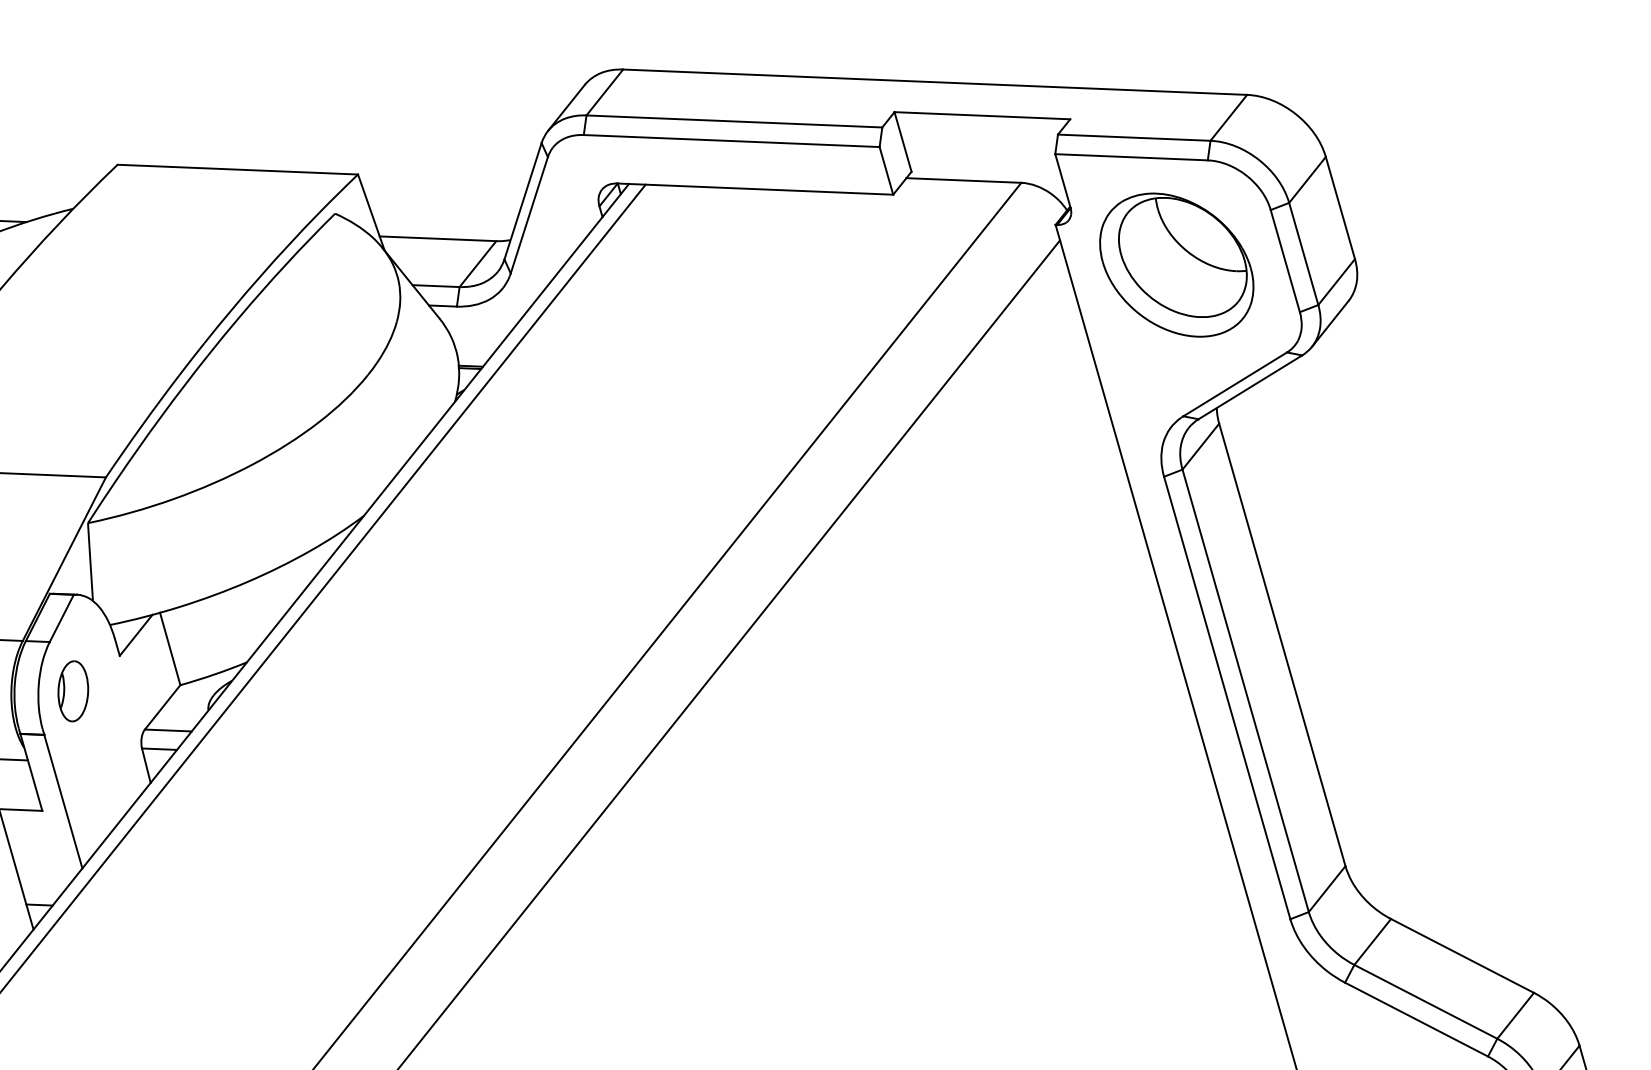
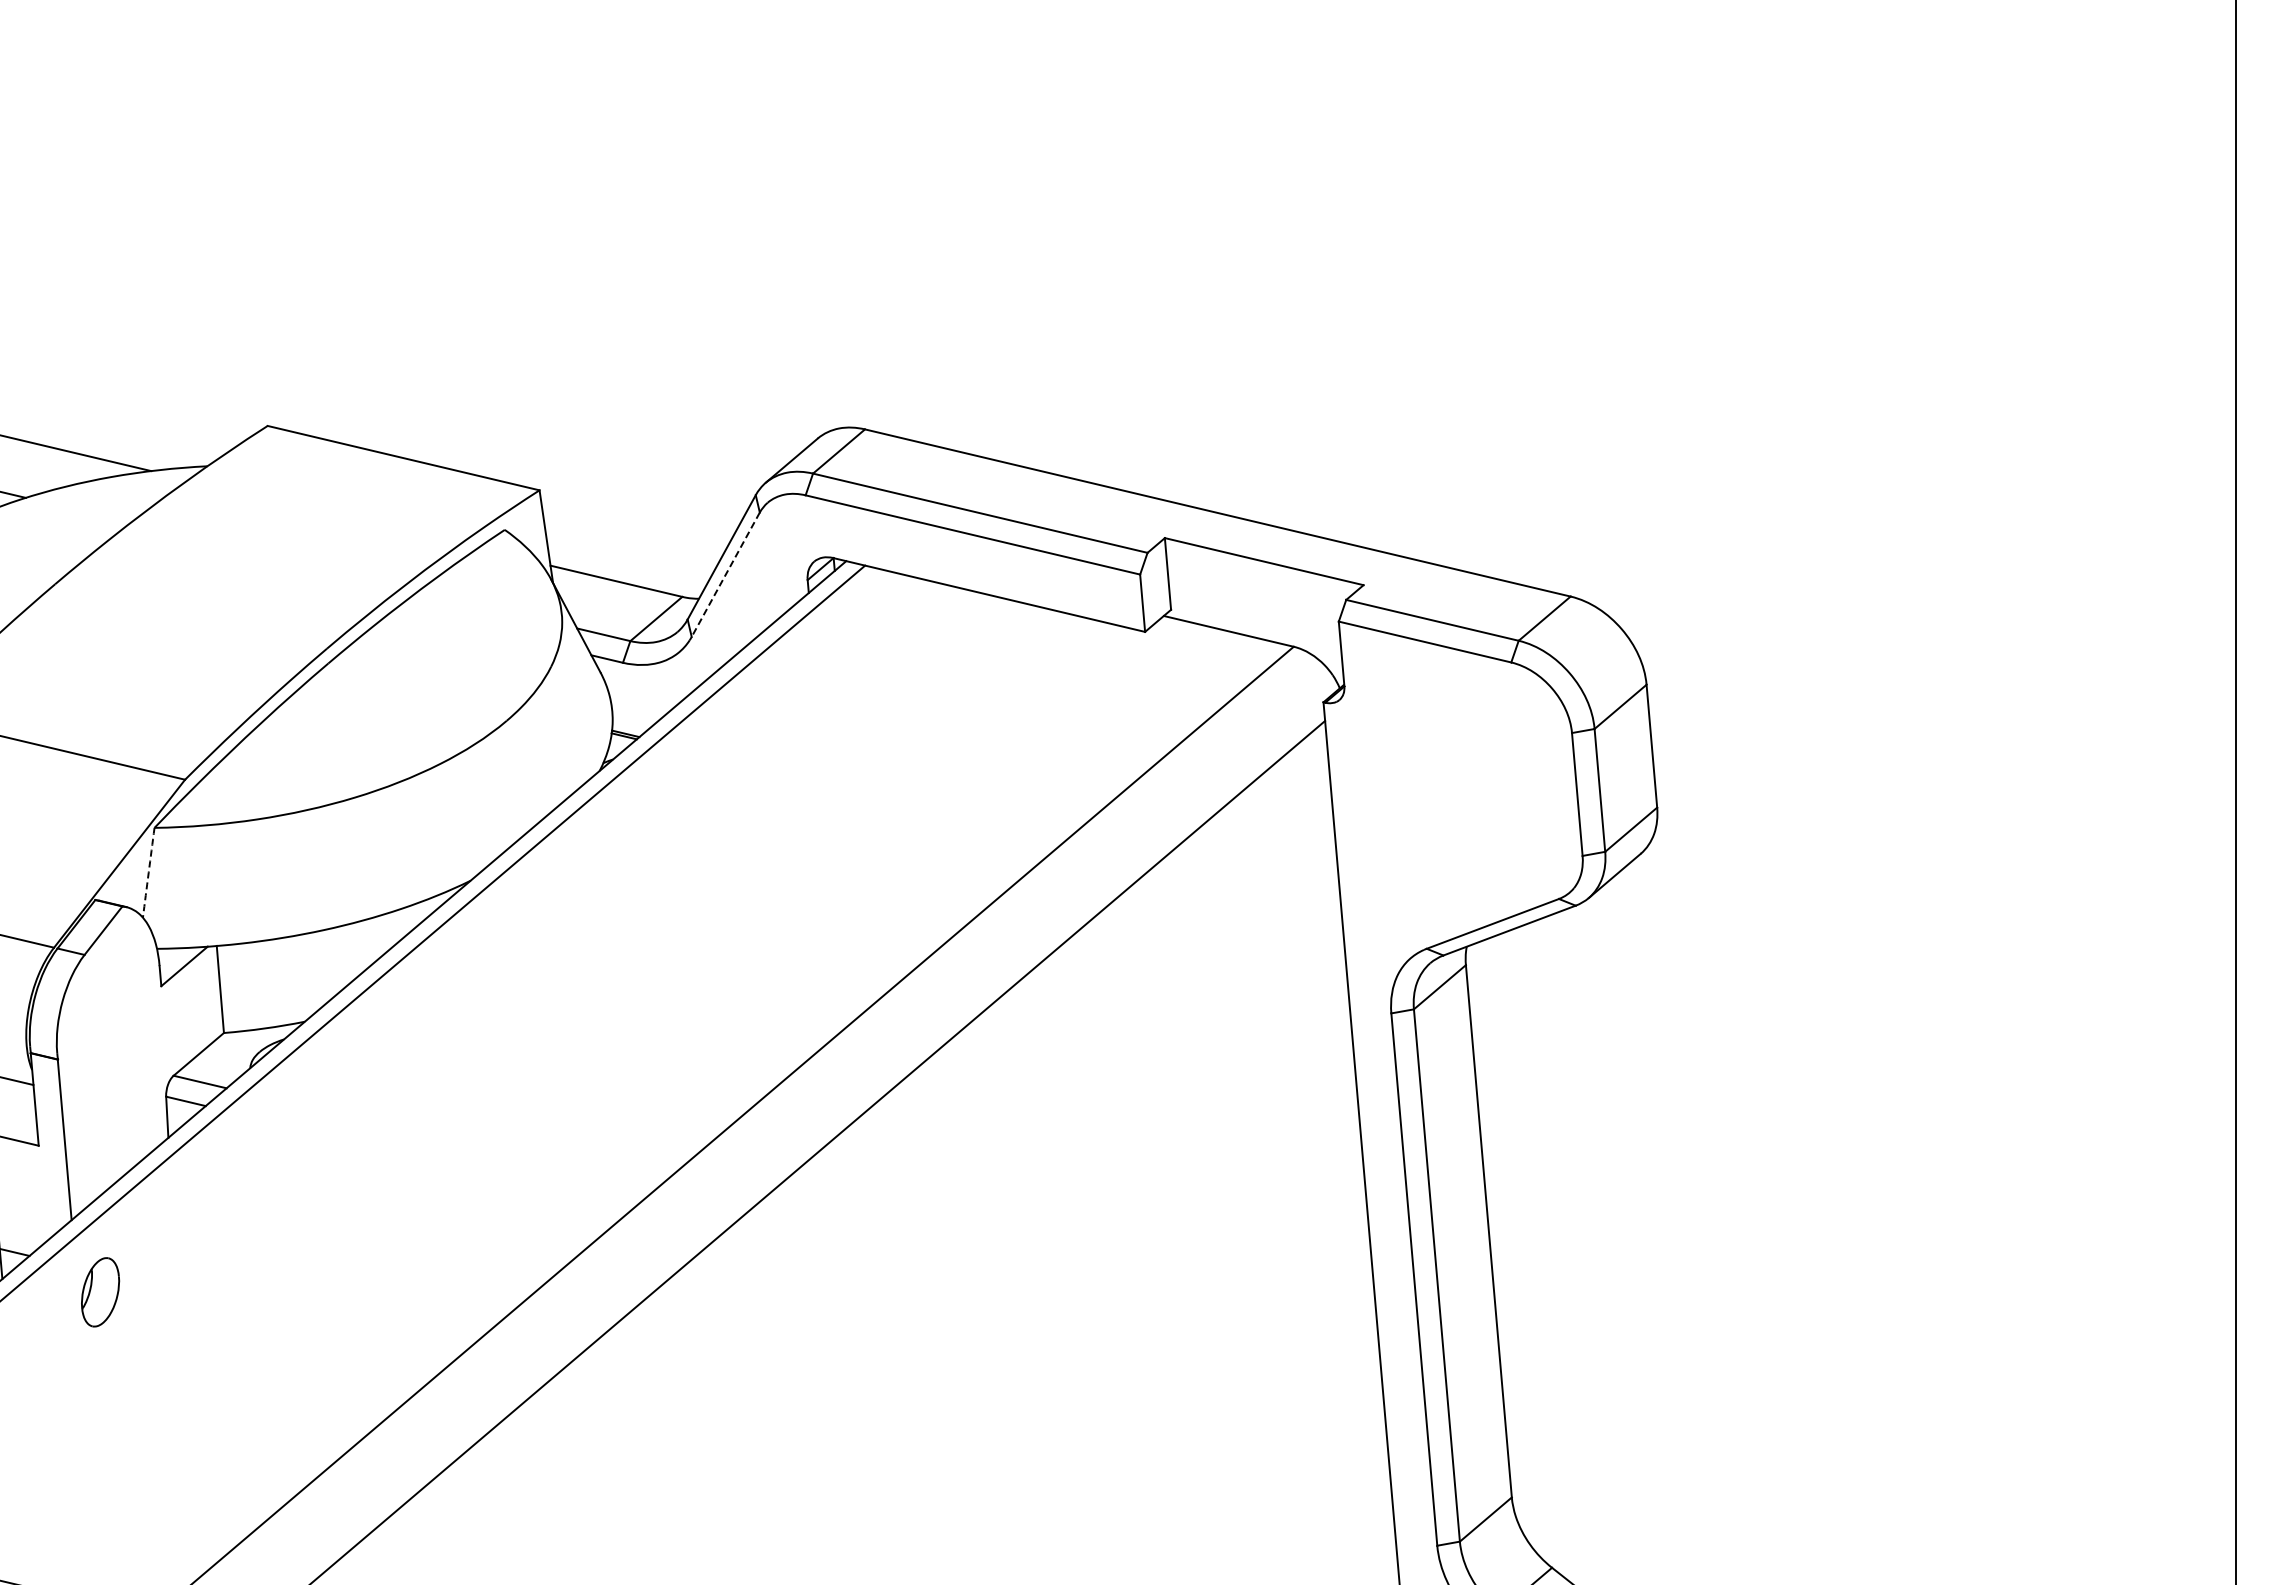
line: (529, 215) -> (725, 574), solid -> dashed
part: (1176, 264) -> (1452, 774), removed
arc: (90, 561) -> (148, 872), solid -> dashed
part: (73, 691) -> (100, 1292), moved

